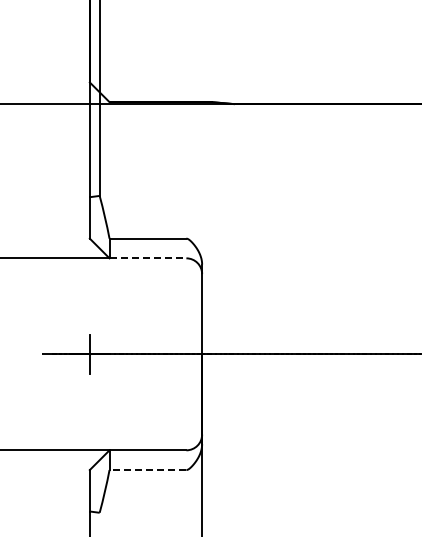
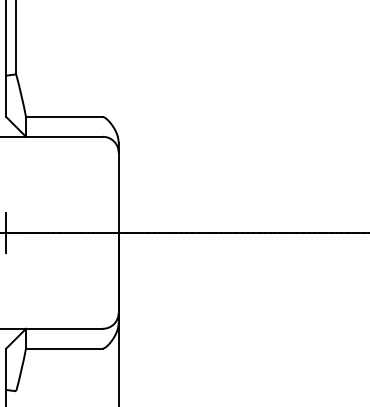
line: (148, 258) -> (65, 136), dashed -> solid
line: (147, 470) -> (64, 348), dashed -> solid

